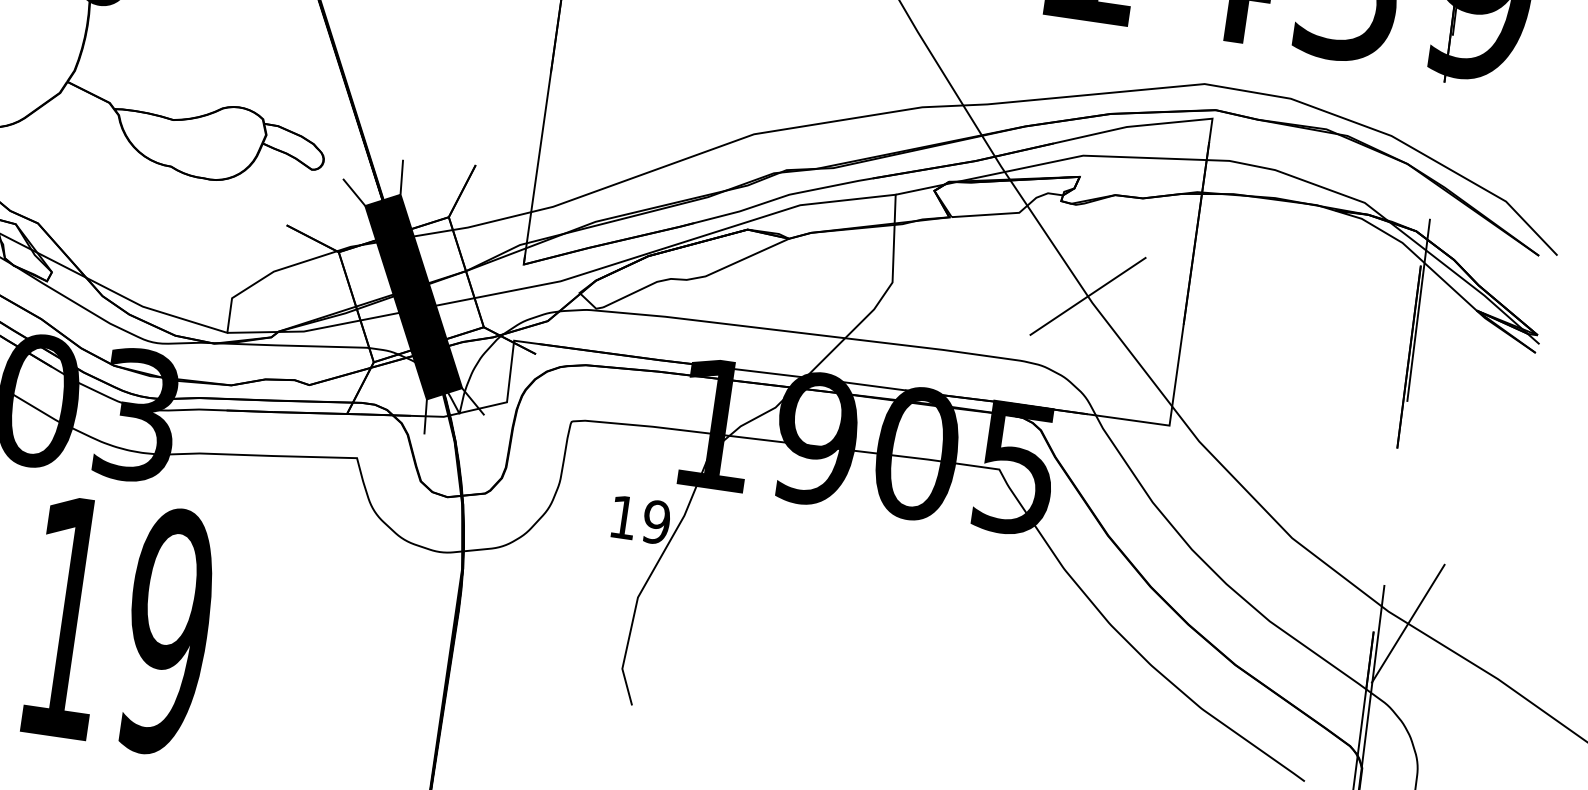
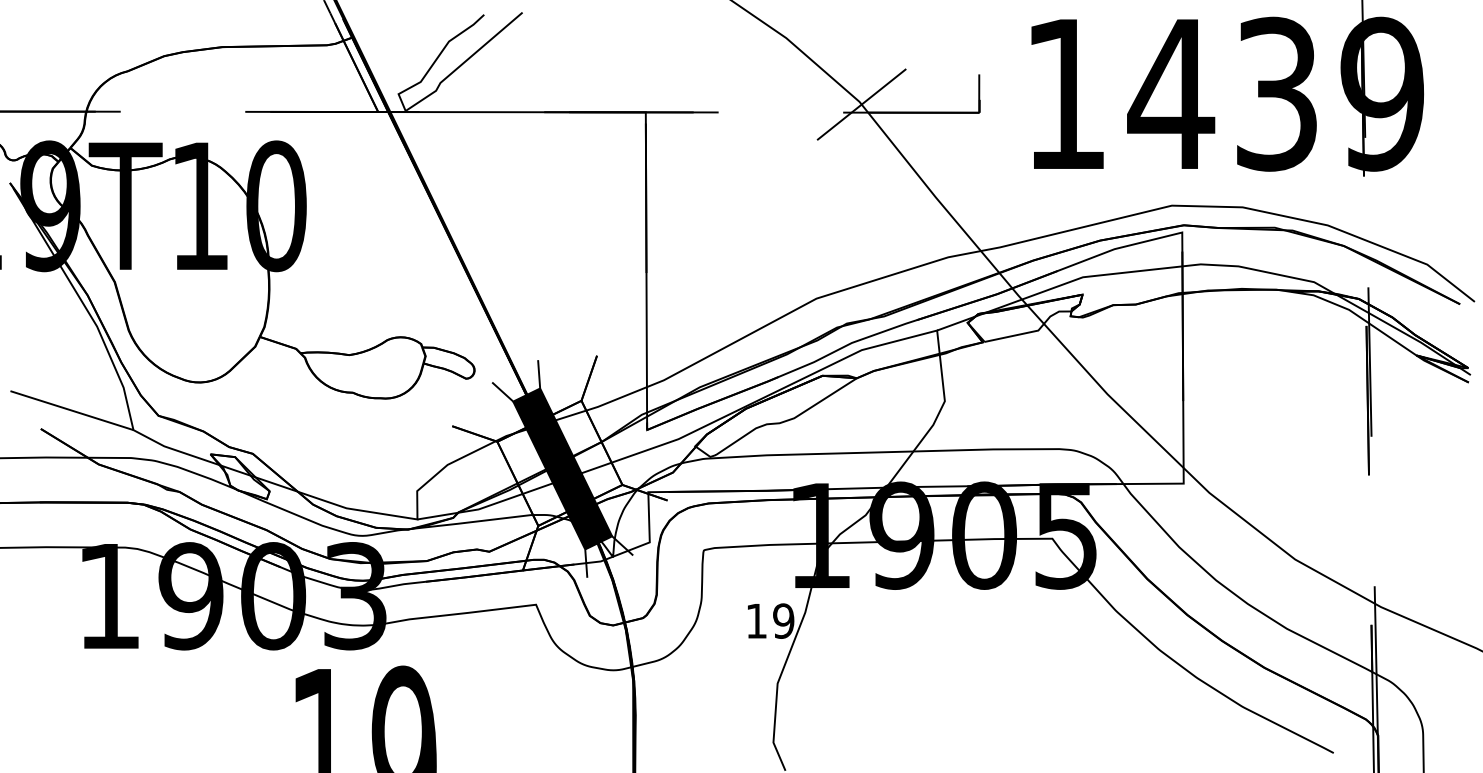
line: (1087, 296) -> (1102, 389), removed
line: (1408, 623) -> (1398, 614), removed

